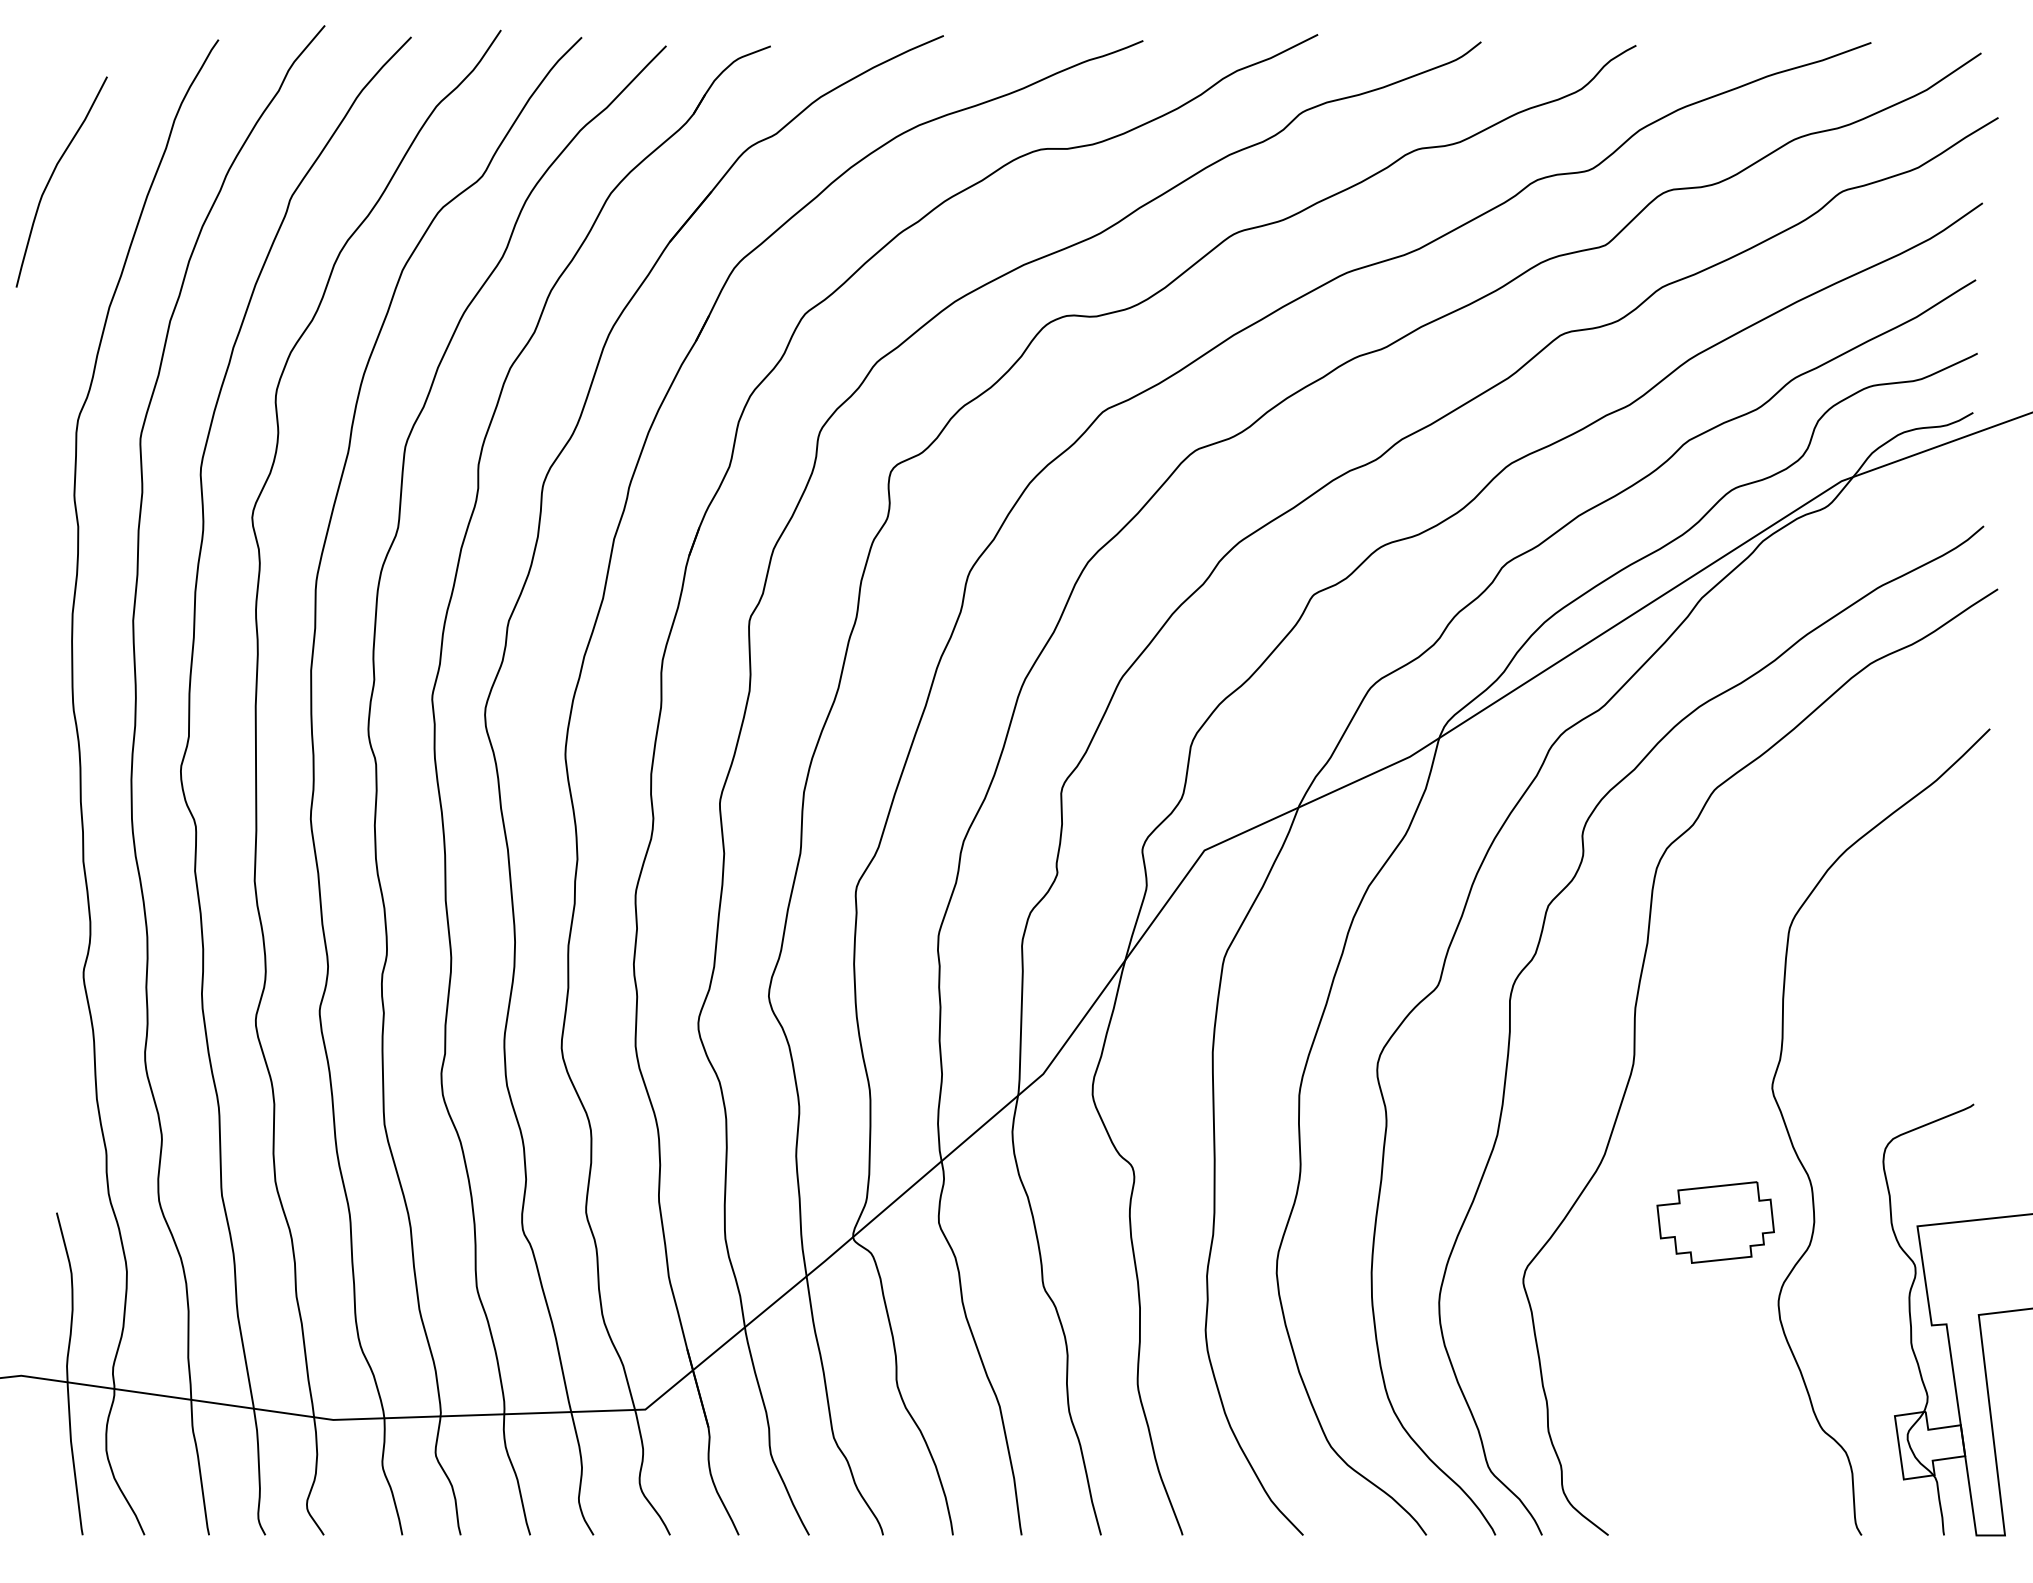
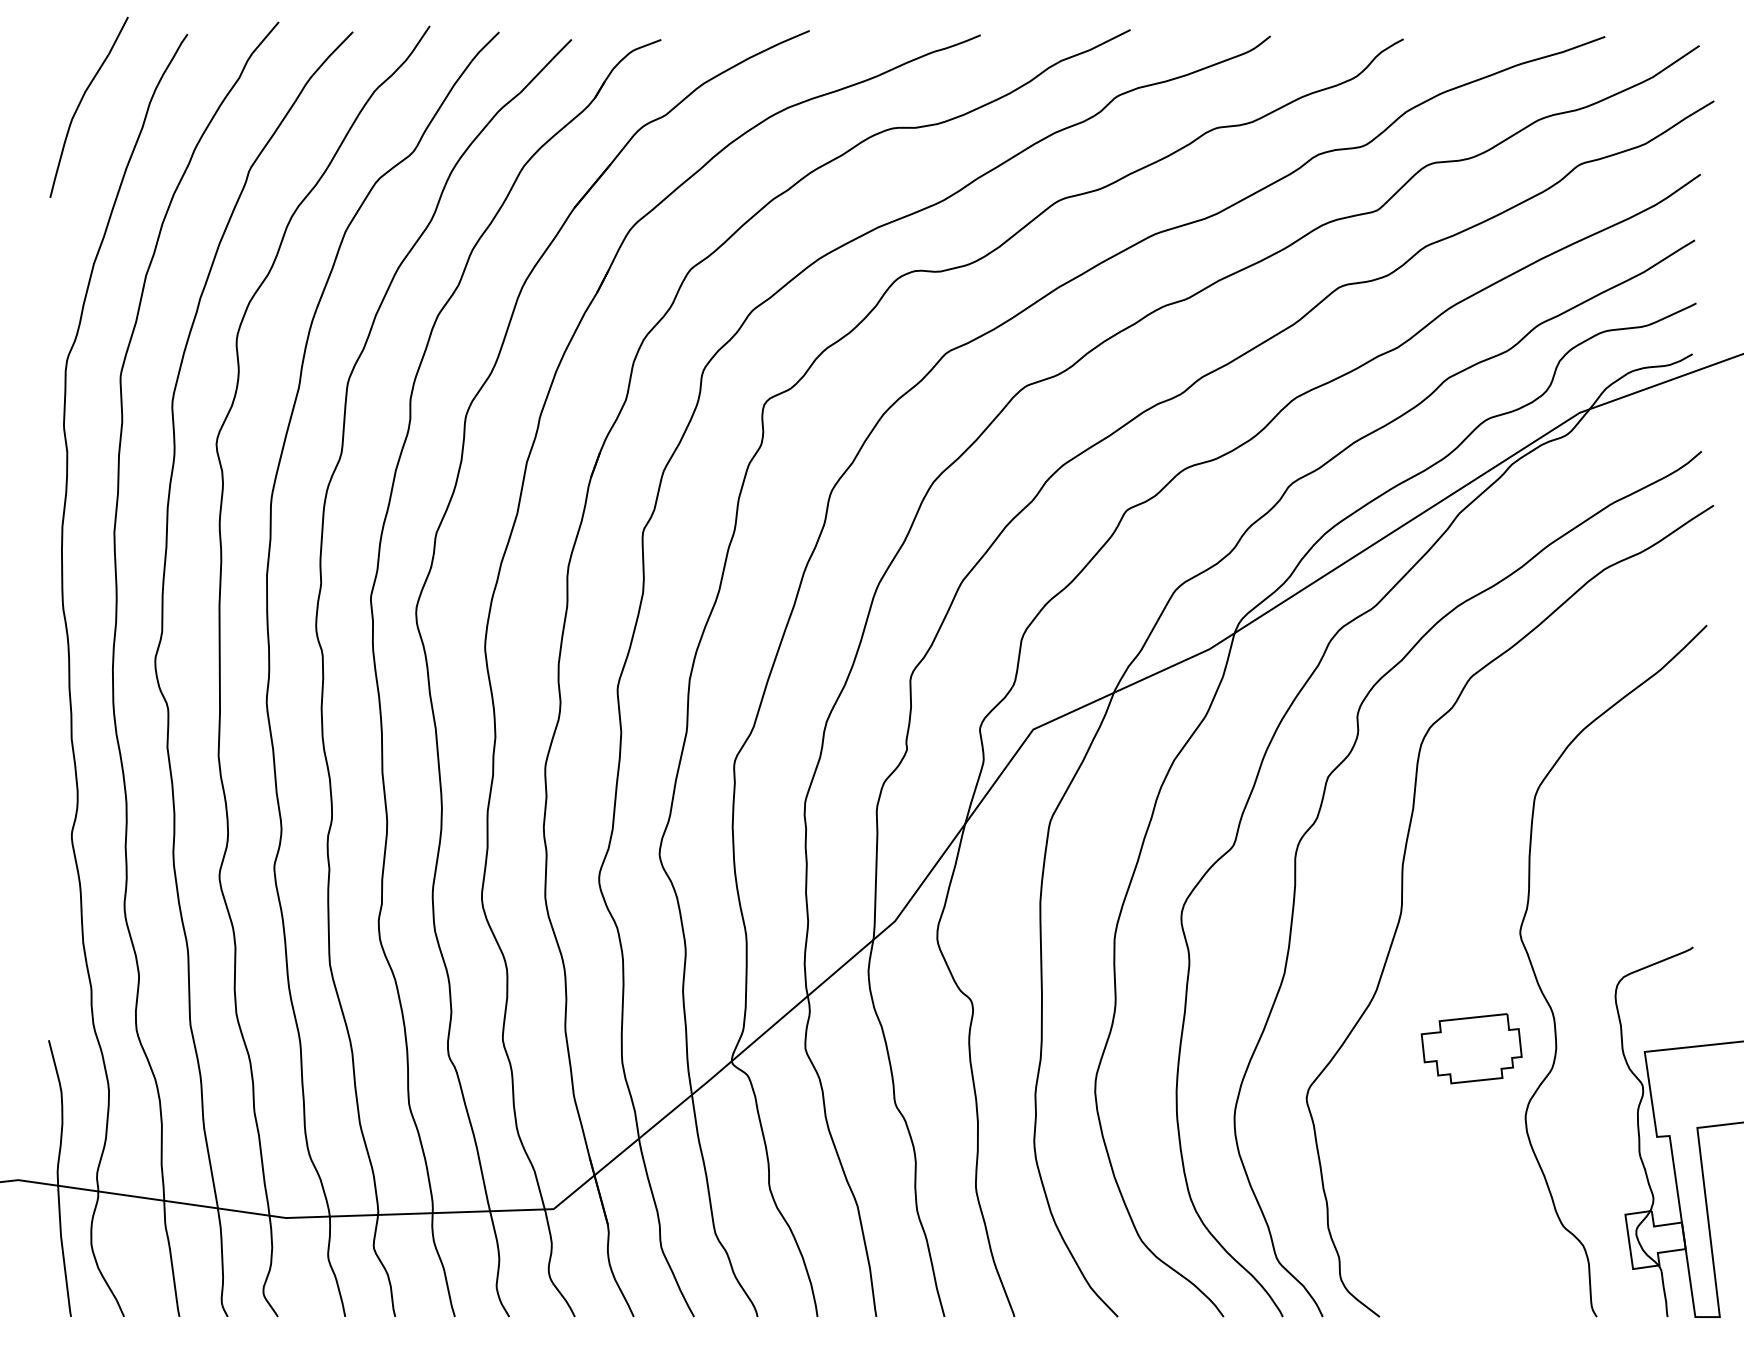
curve: (52, 176) -> (81, 102), moved

